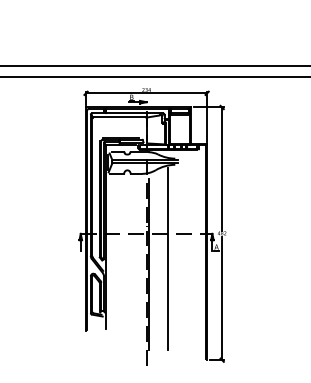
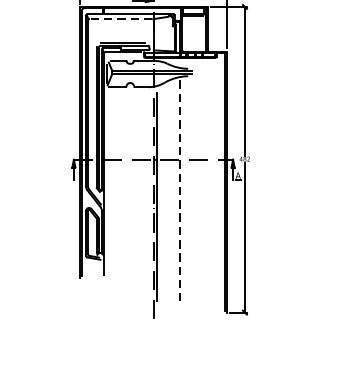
line: (119, 117) -> (120, 19), solid -> dashed
line: (168, 259) -> (179, 190), solid -> dashed

